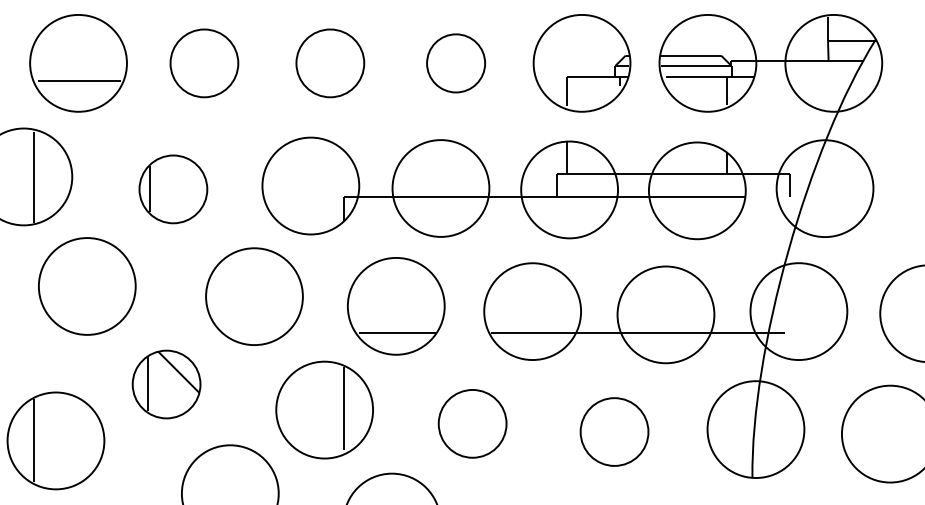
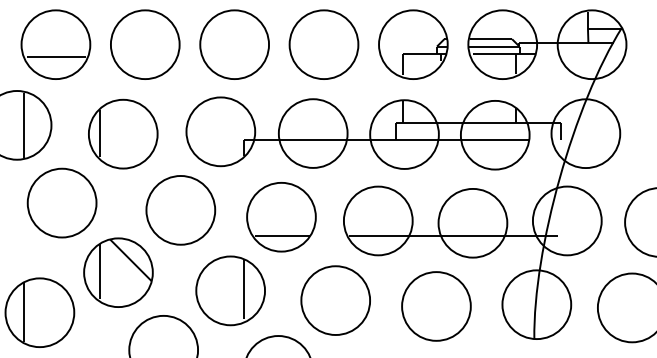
part: (204, 63) -> (145, 44), size x1.43
part: (330, 63) -> (234, 44), size x1.43
part: (455, 63) -> (323, 44), size x1.67
part: (173, 189) -> (123, 134), size x1.43
part: (166, 384) -> (118, 272), size x1.43
part: (472, 423) -> (335, 300), size x1.43
part: (614, 431) -> (436, 306), size x1.43

